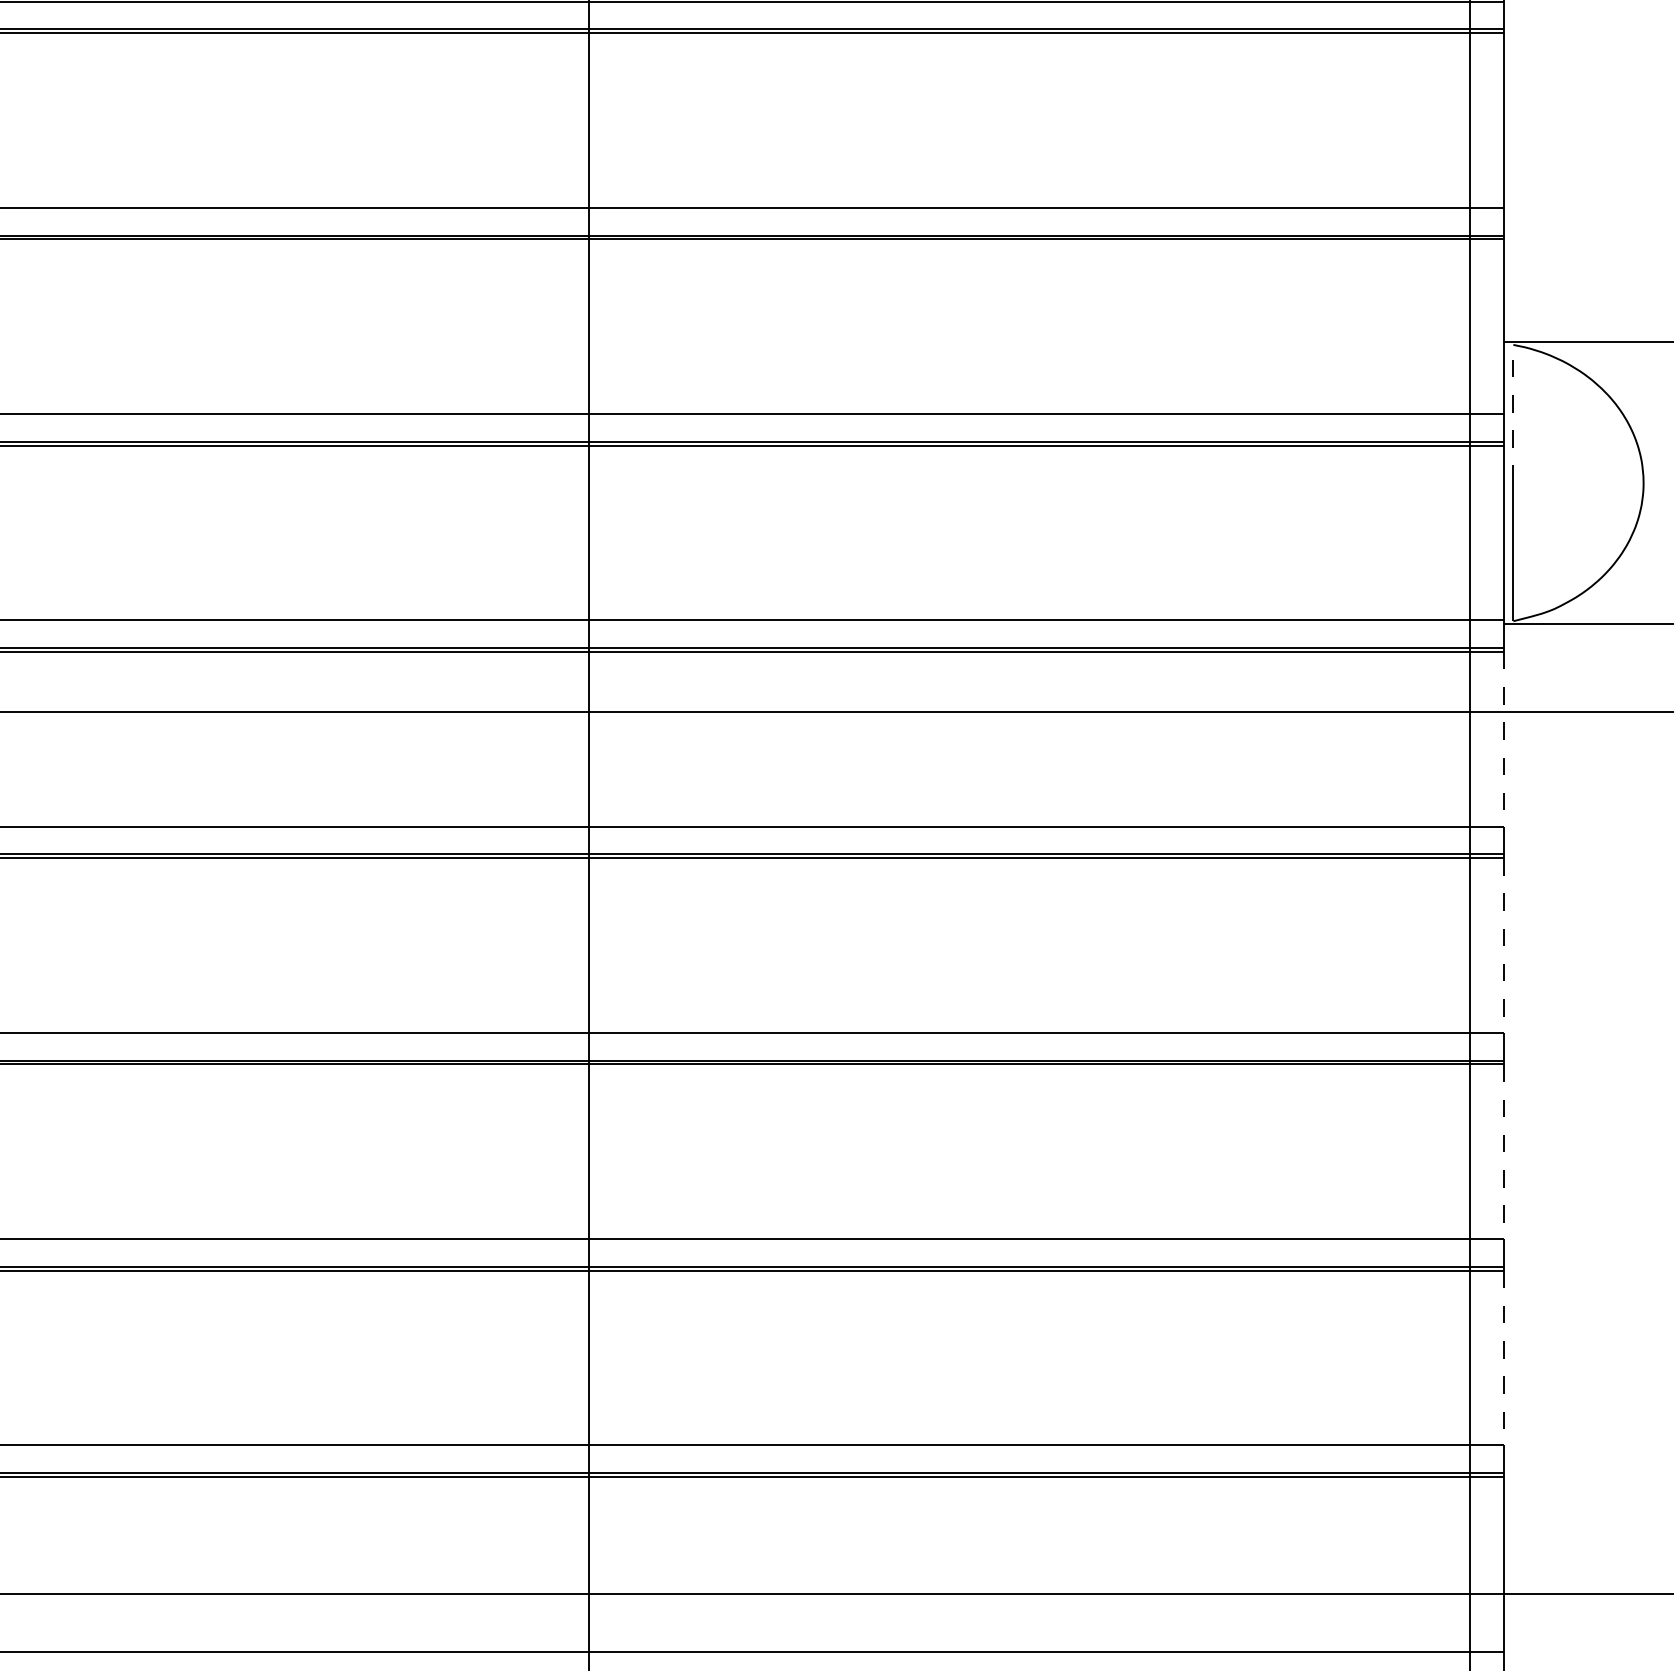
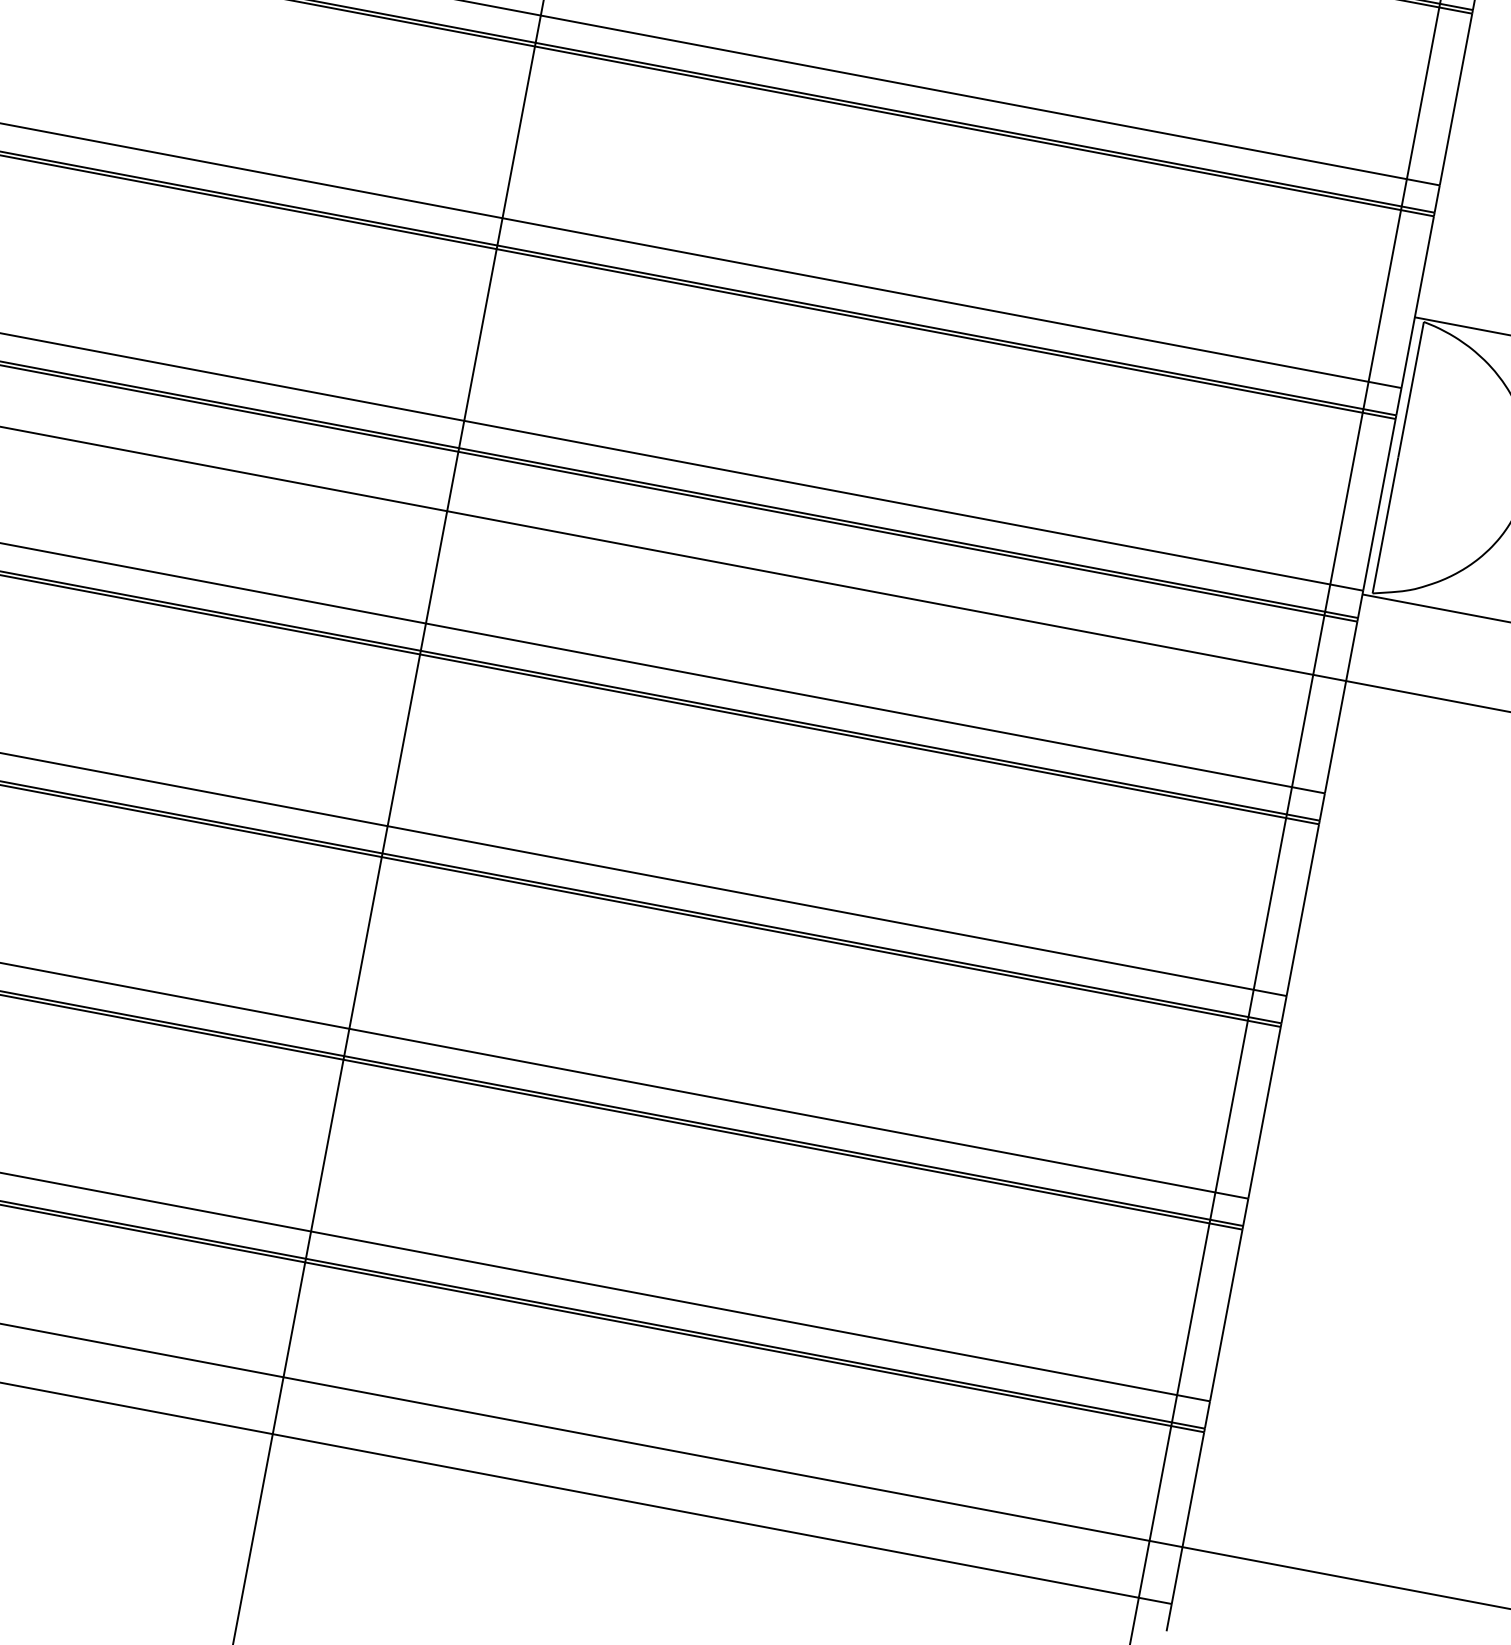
line: (1513, 413) -> (1411, 389), dashed -> solid
line: (1503, 739) -> (1340, 707), dashed -> solid
line: (1503, 945) -> (1302, 910), dashed -> solid
line: (1503, 1152) -> (1264, 1113), dashed -> solid
line: (1503, 1358) -> (1226, 1316), dashed -> solid

